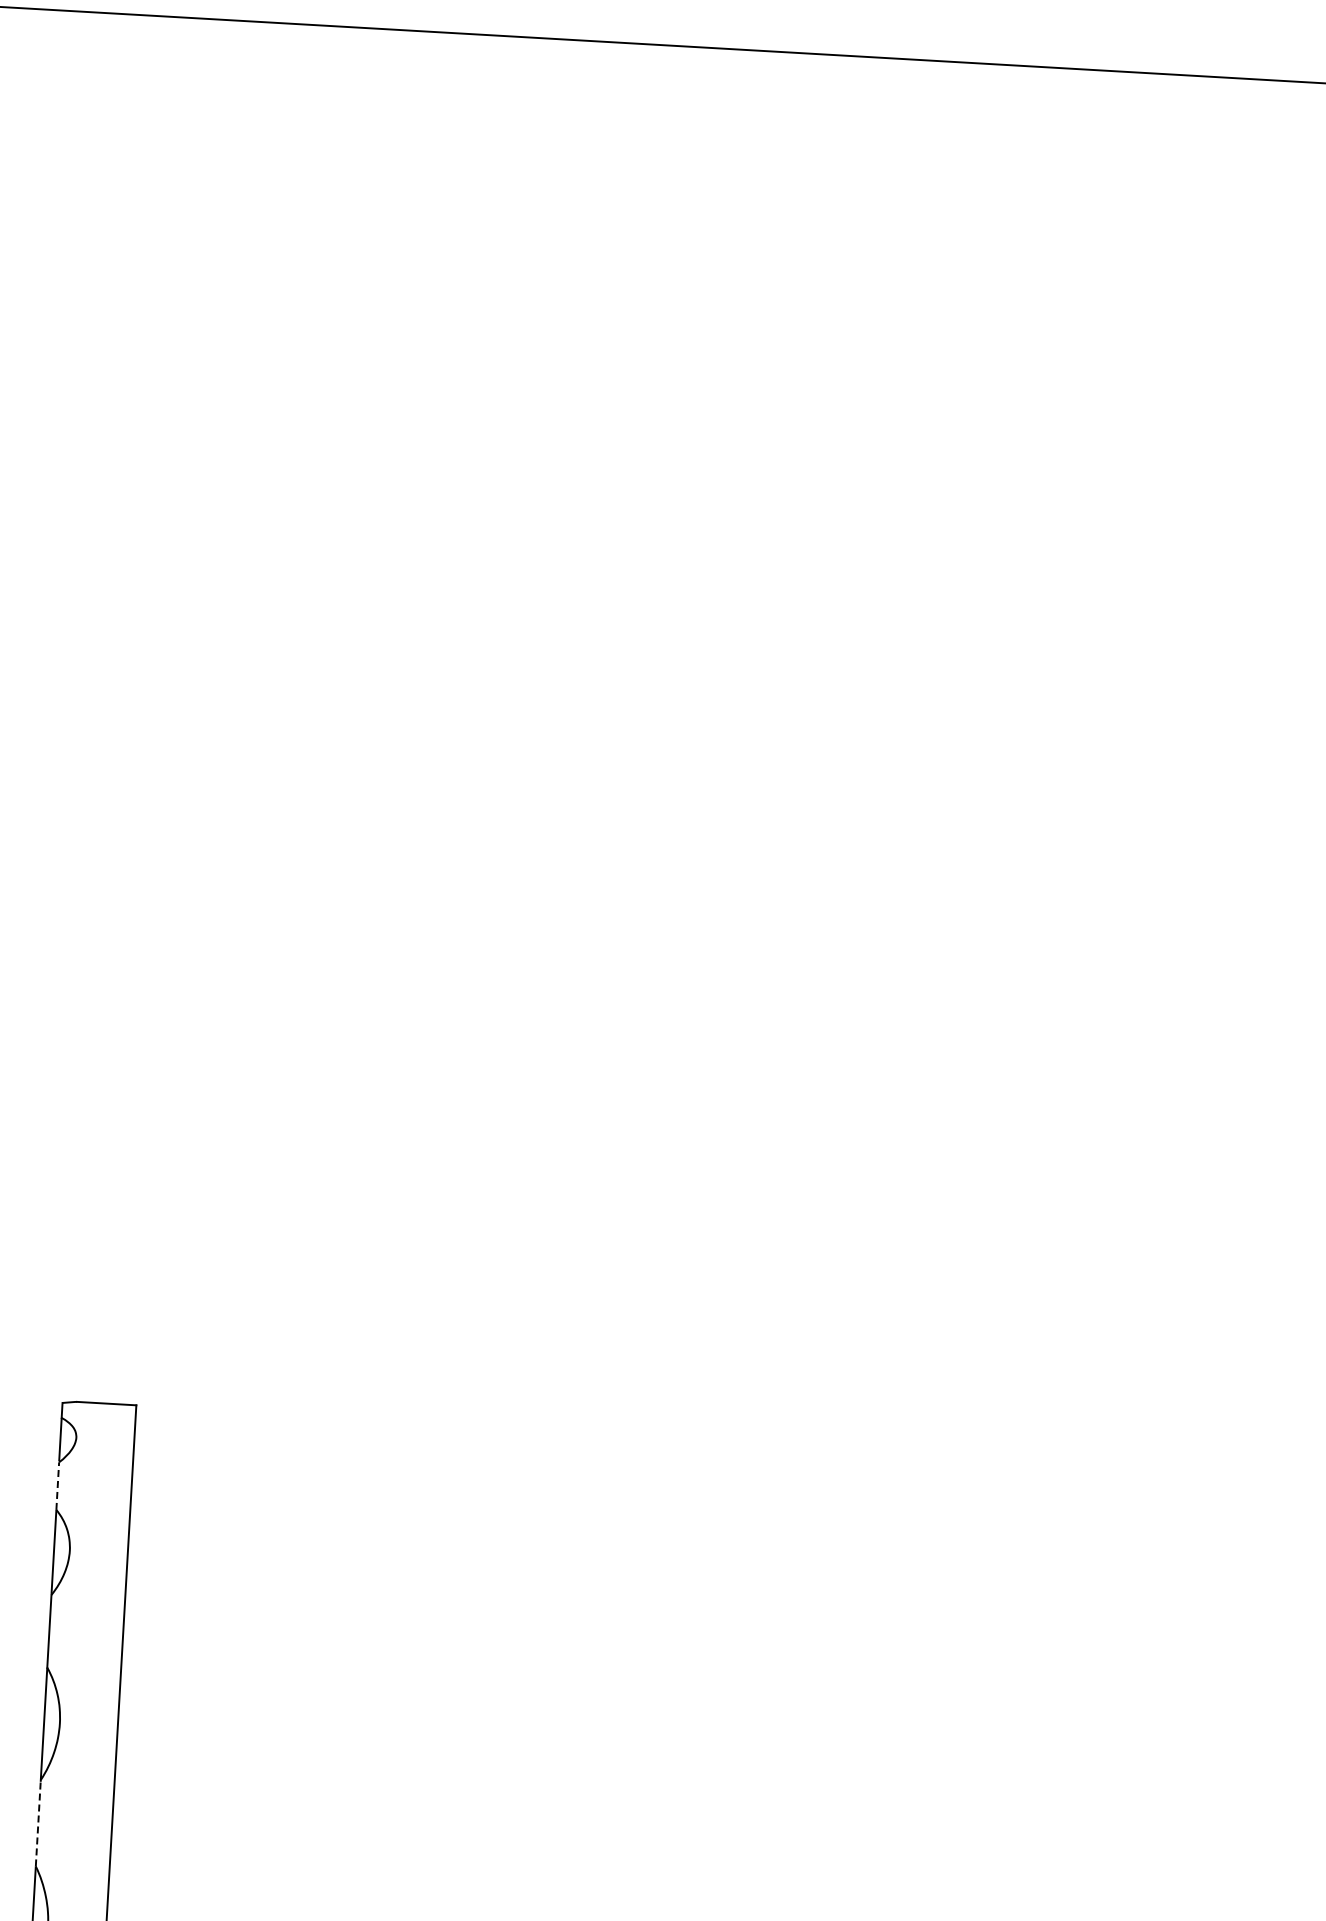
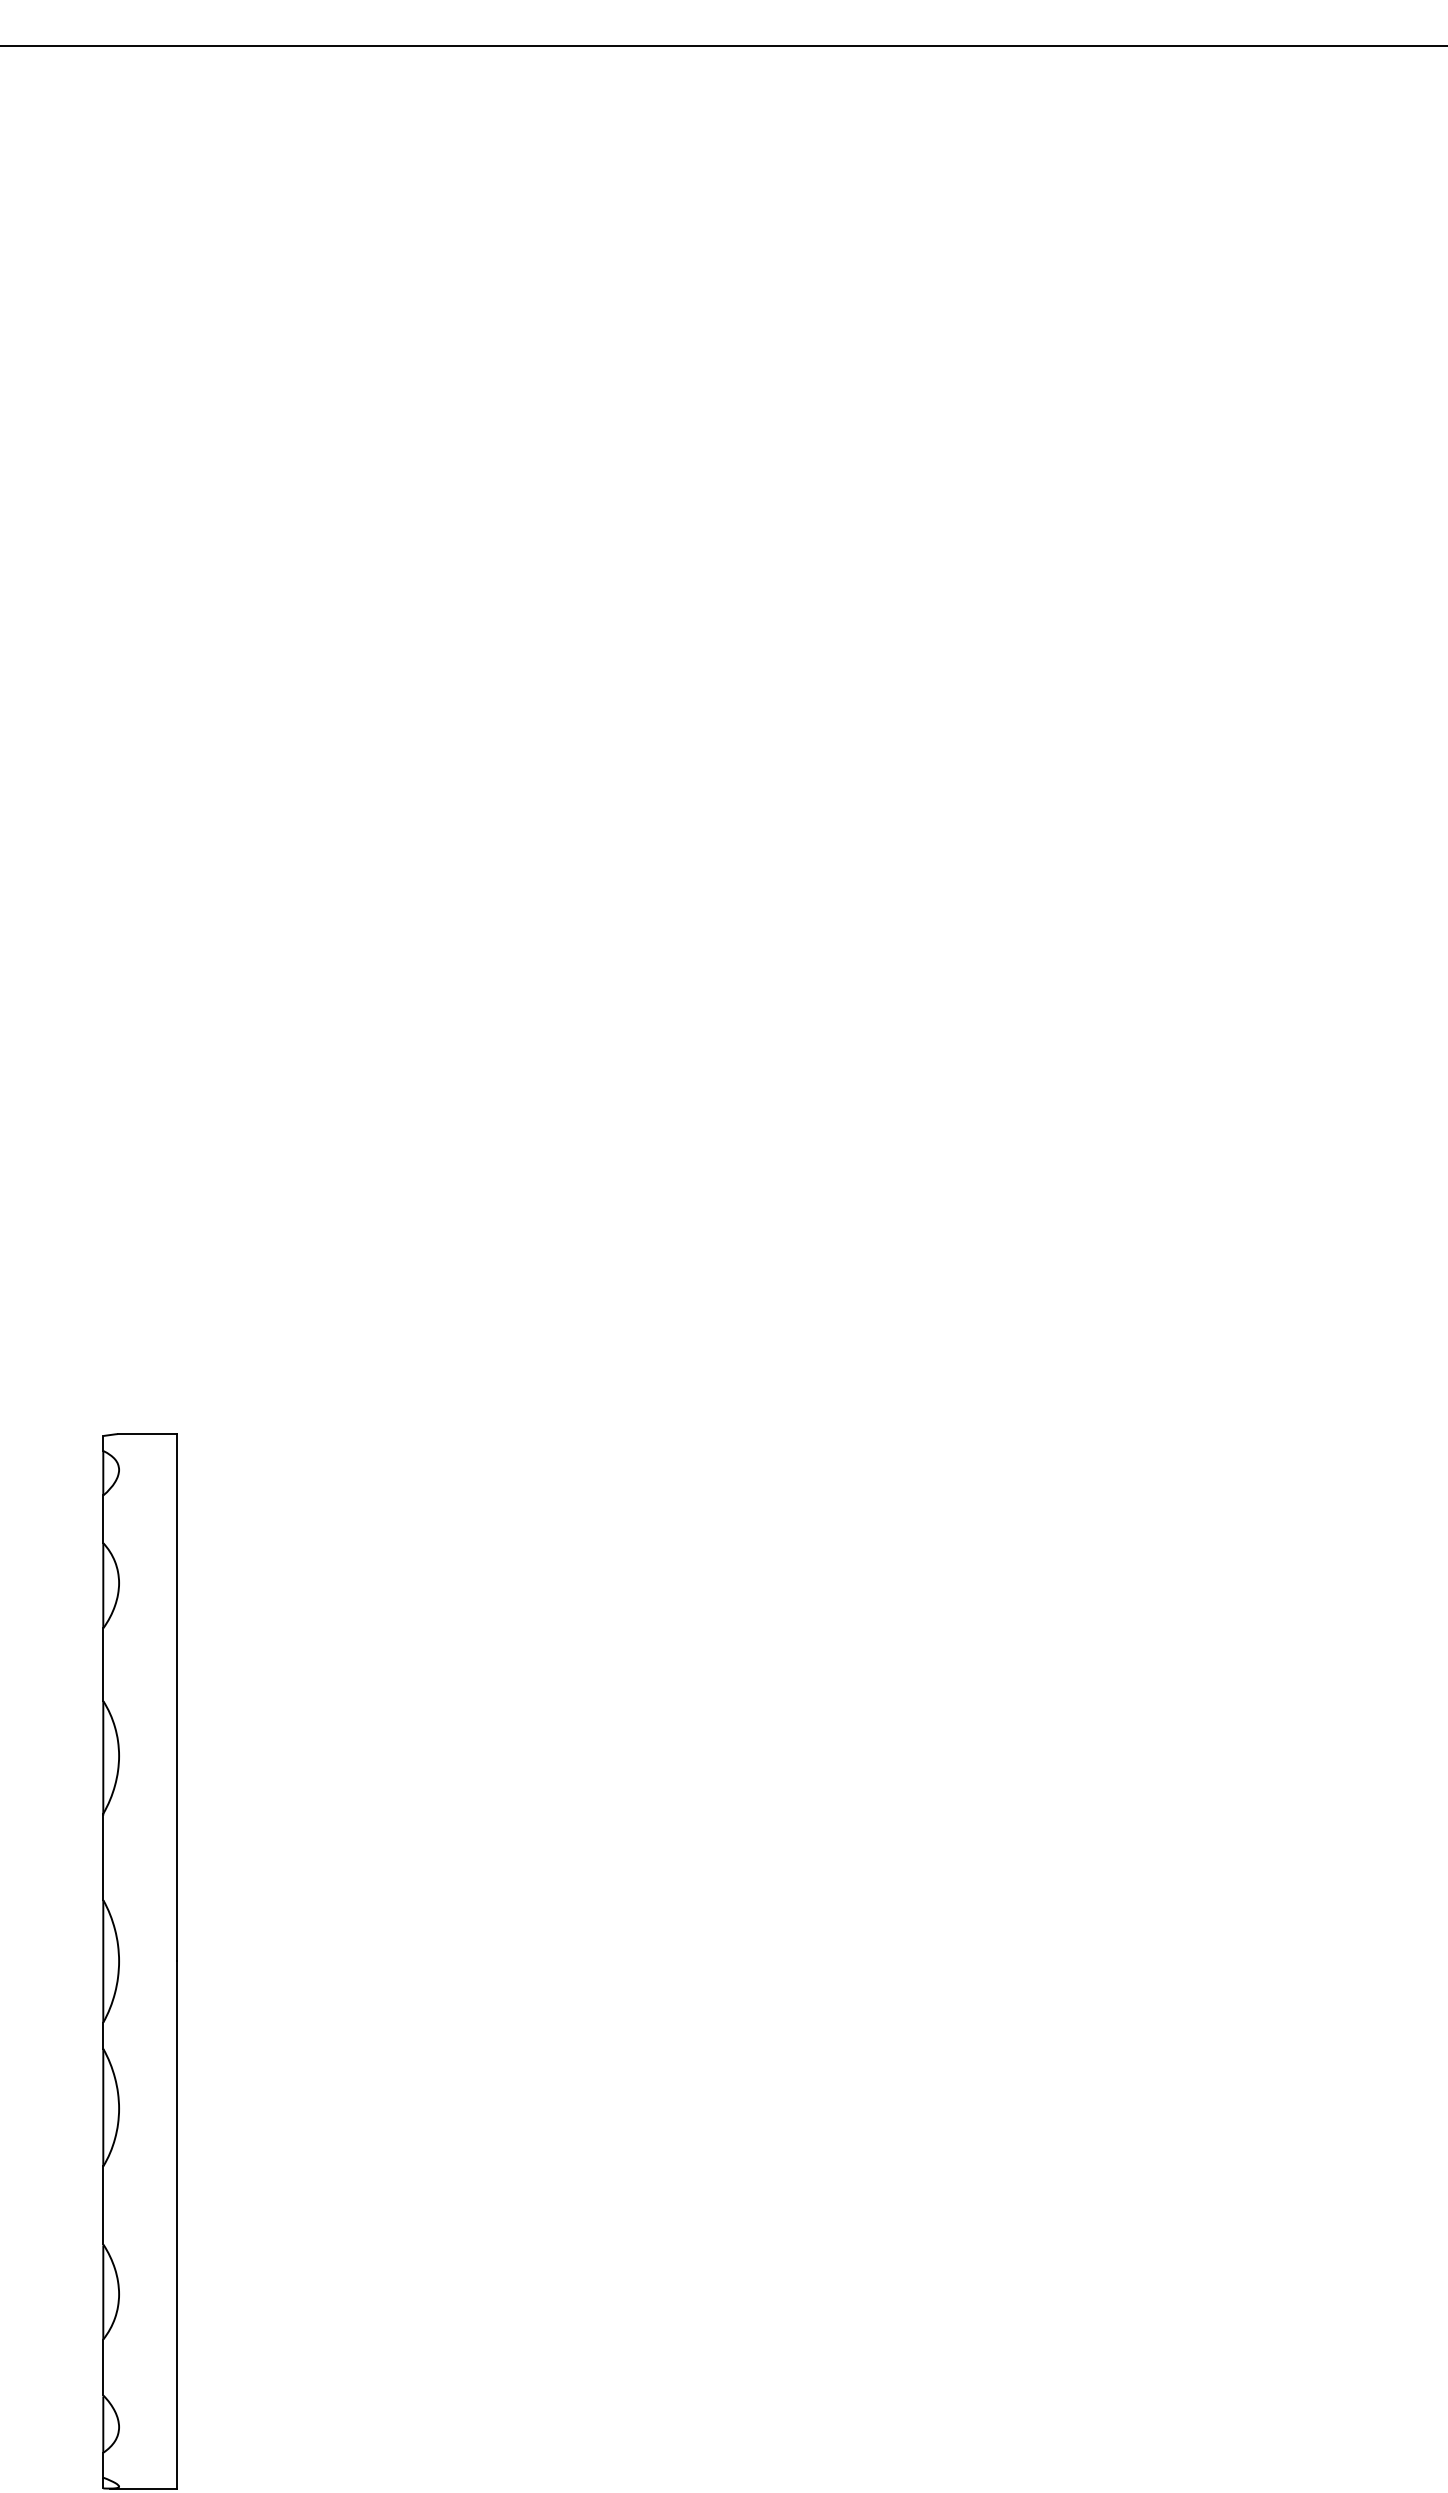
line: (57, 1486) -> (103, 1519), dashed -> solid
line: (38, 1822) -> (103, 1856), dashed -> solid

